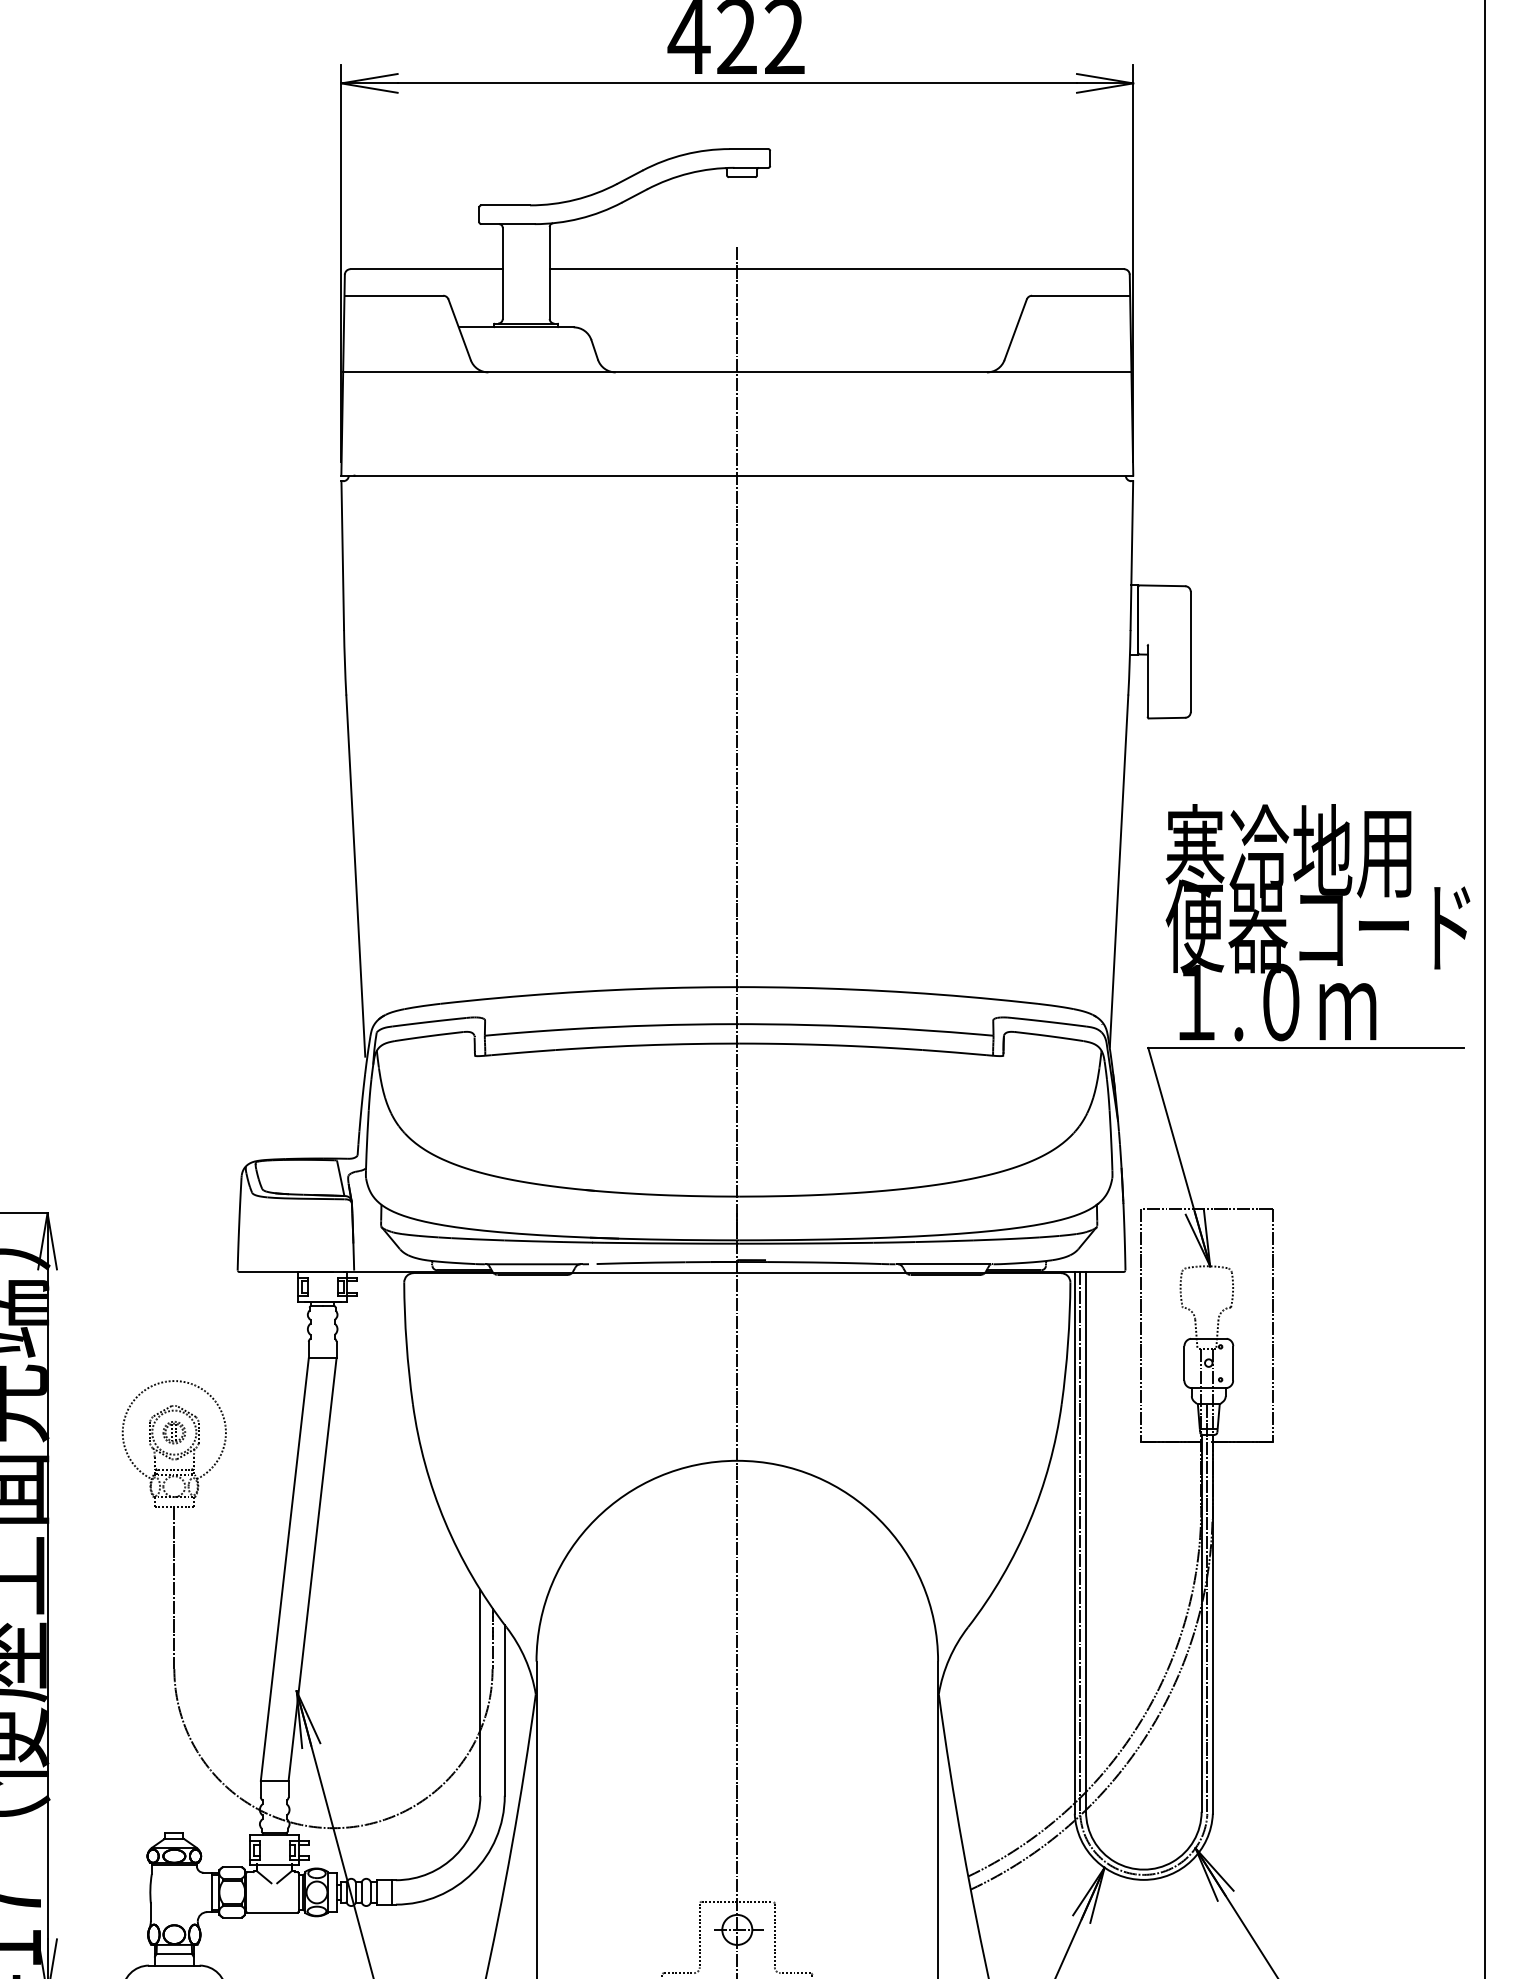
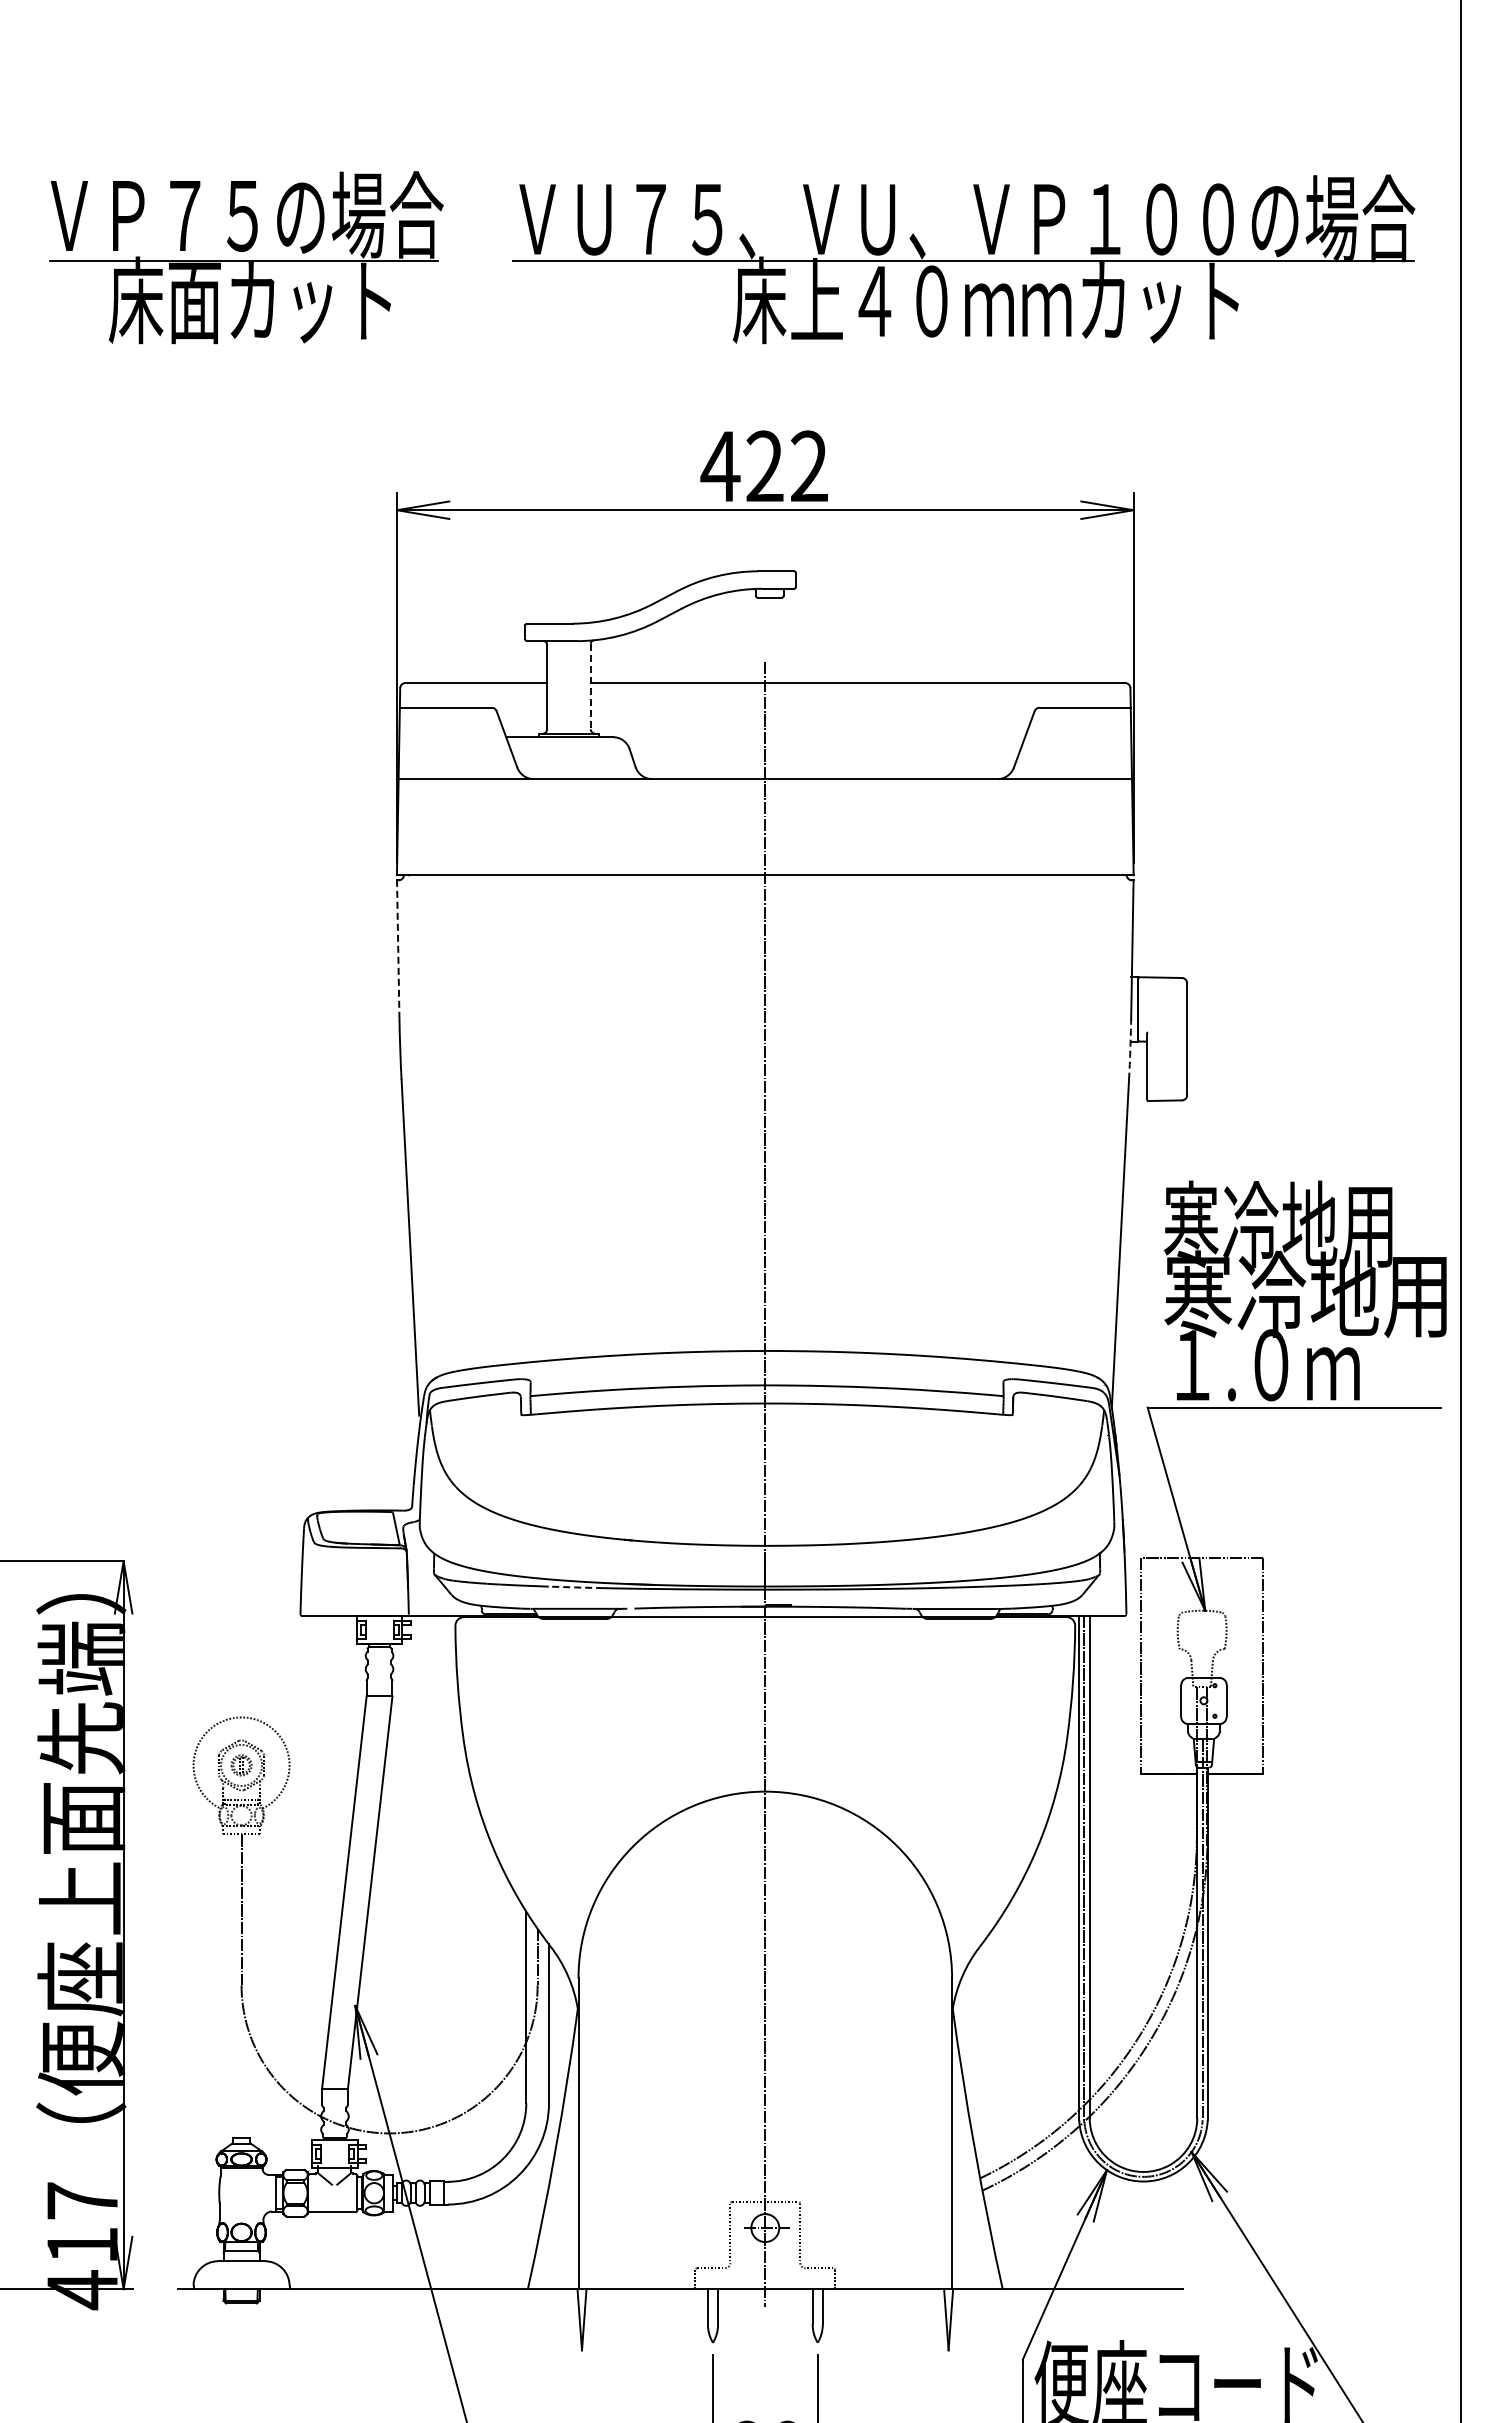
line: (549, 272) -> (590, 686), solid -> dashed
line: (343, 555) -> (398, 949), solid -> dashed
arc: (1129, 663) -> (1130, 1049), solid -> dashed
text: (1317, 926) -> (1305, 1294), 便器コード -> 寒冷地用
line: (532, 1241) -> (574, 1587), solid -> dashed

